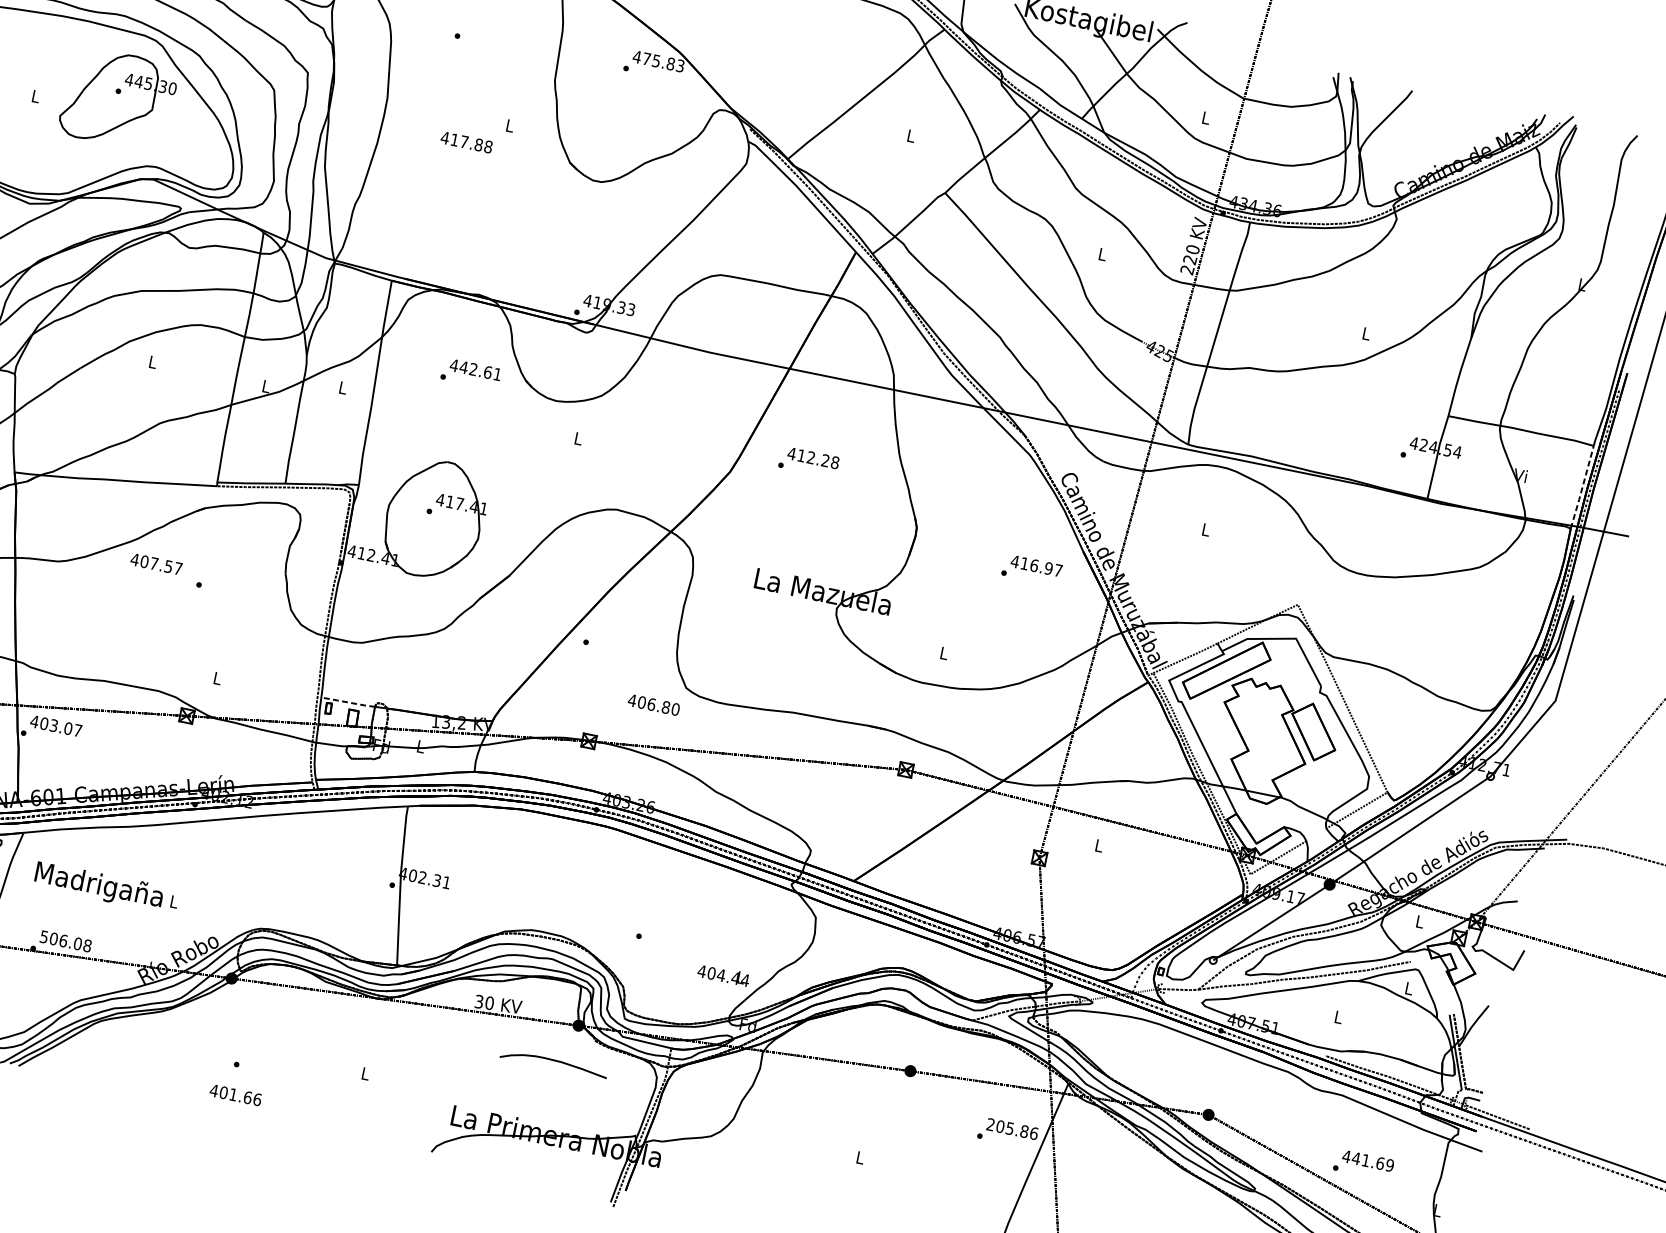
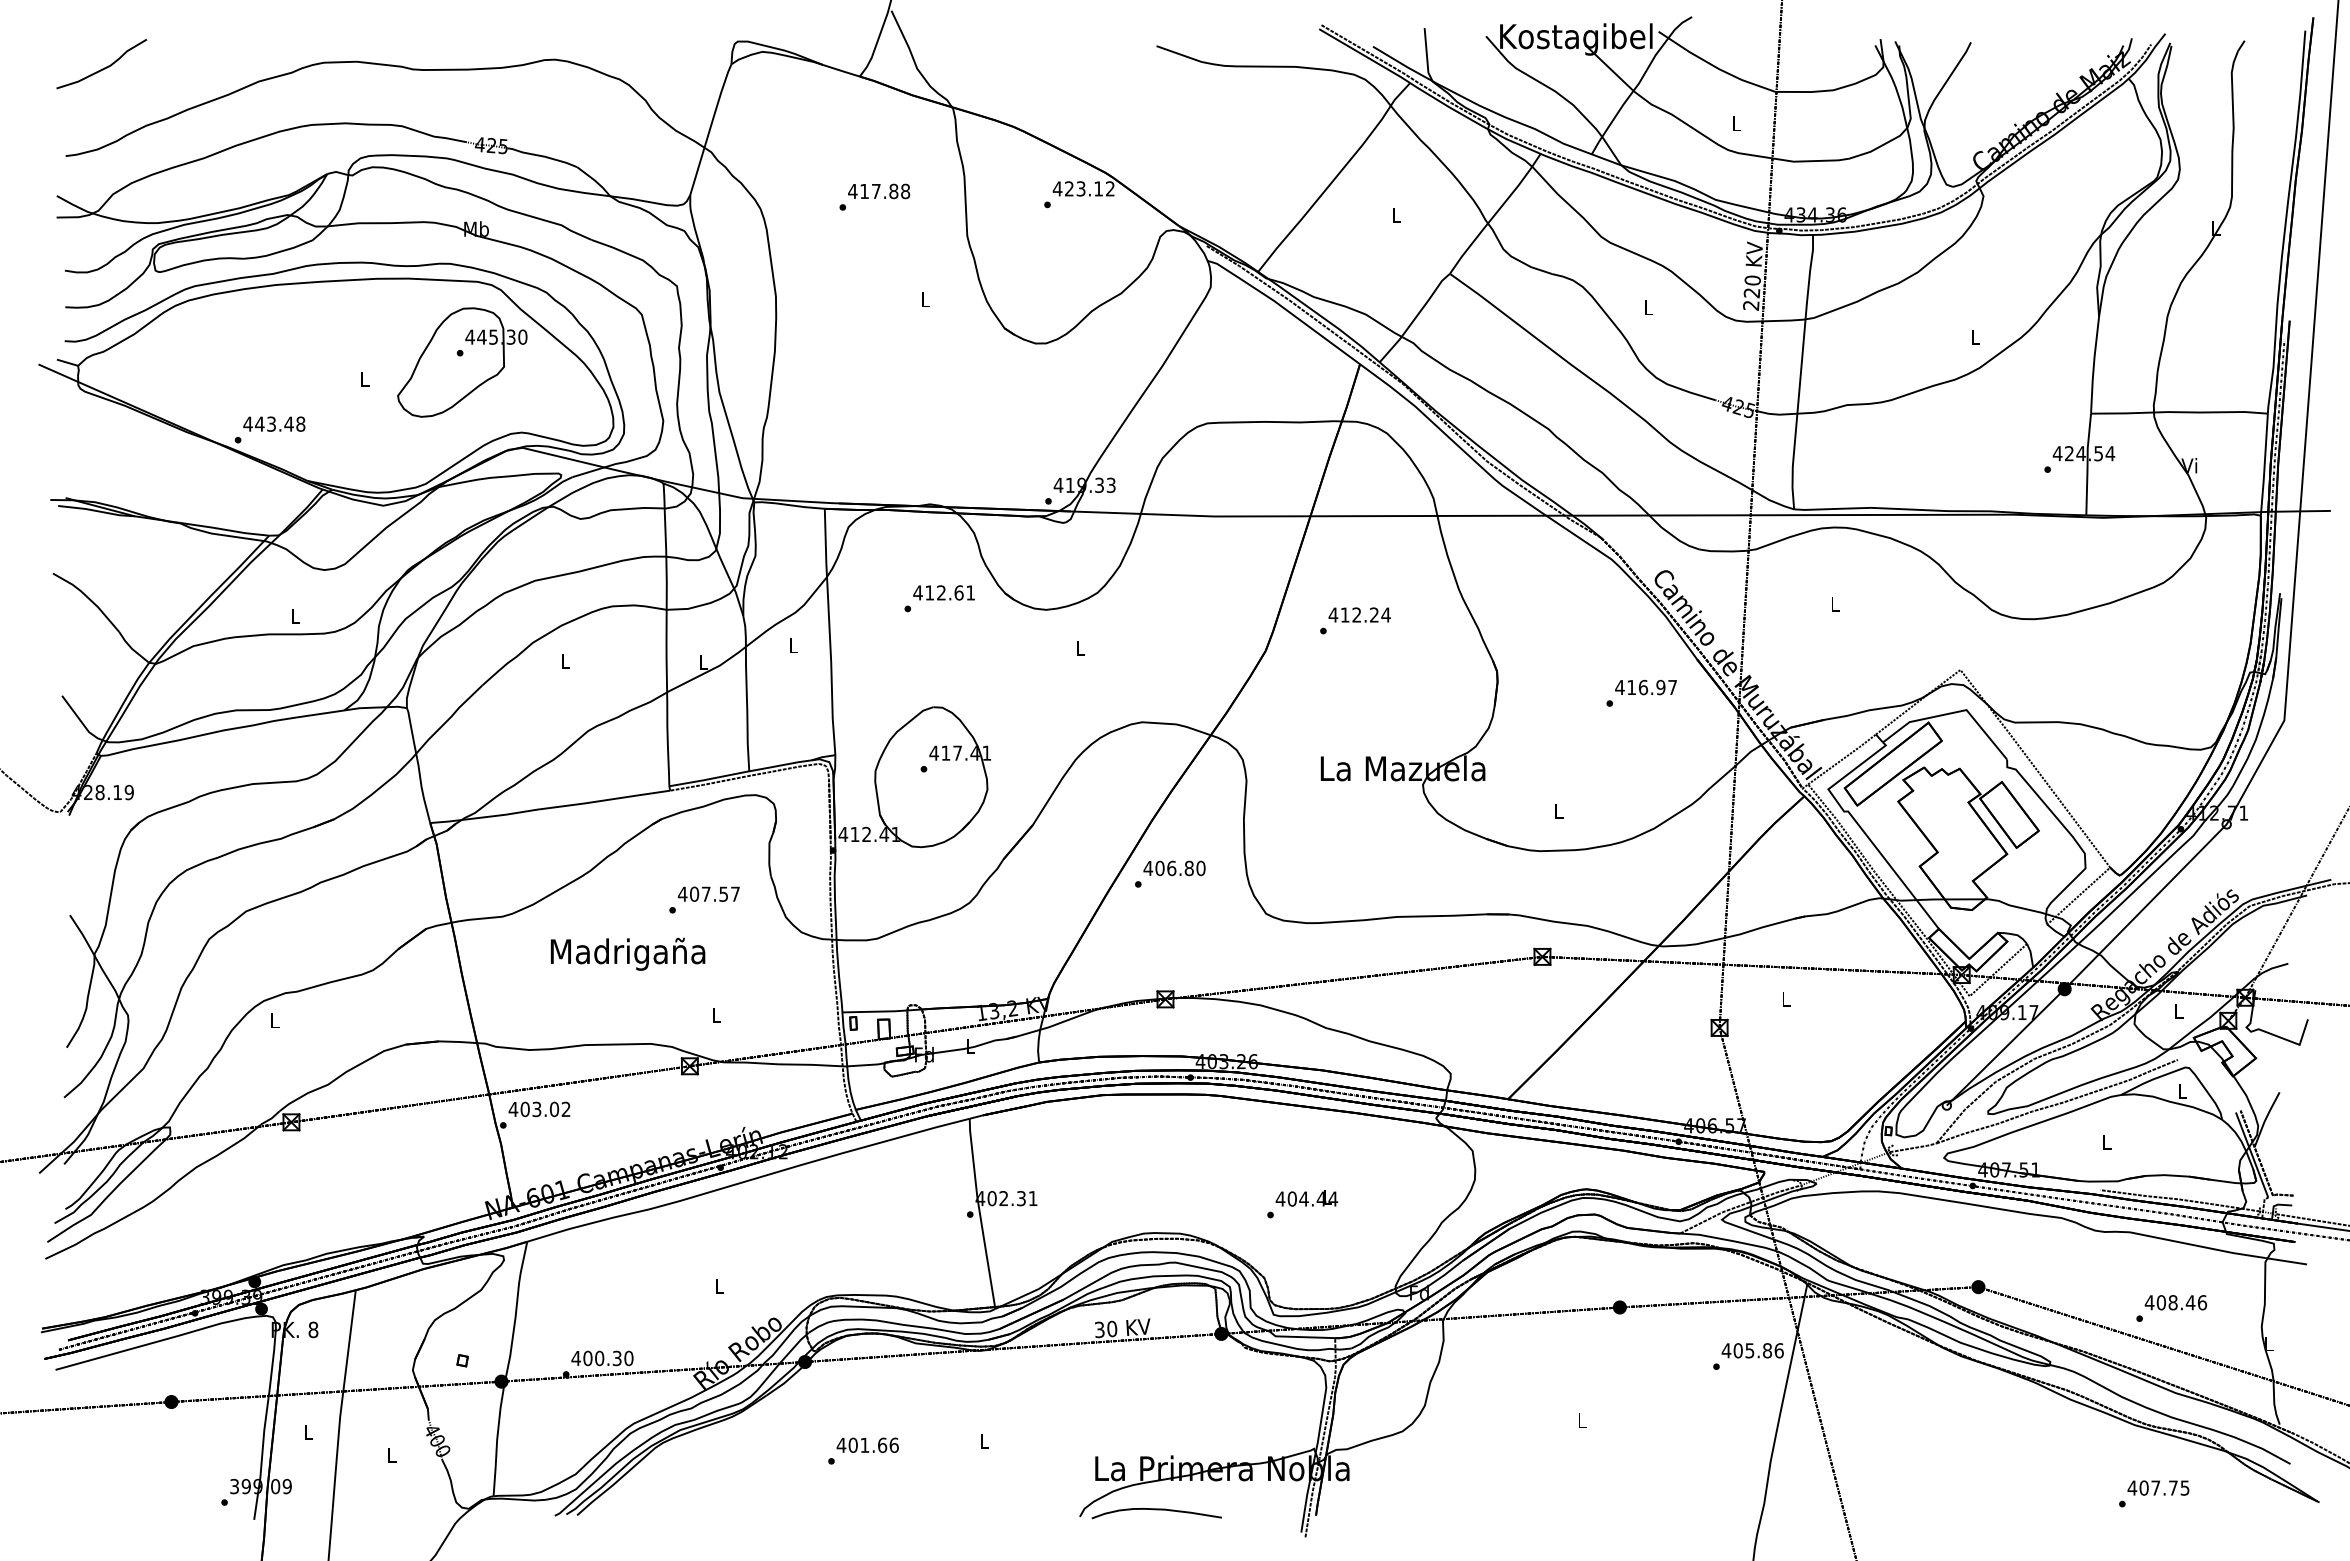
text: (663, 62) -> (1089, 188), 475.83 -> 423.12
text: (467, 142) -> (879, 191), moved
text: (463, 367) -> (929, 592), 442.61 -> 412.61
text: (834, 462) -> (1385, 614), 412.28 -> 412.24
line: (1582, 487) -> (2264, 465), dashed -> solid
text: (156, 563) -> (708, 893), moved
line: (348, 702) -> (875, 1011), dashed -> solid
text: (653, 705) -> (1174, 868), moved
text: (77, 729) -> (565, 1108), 403.07 -> 403.02
text: (99, 885) -> (628, 953), moved
text: (65, 941) -> (602, 1358), 506.08 -> 400.30
text: (723, 975) -> (1306, 1198), moved
curve: (554, 1061) -> (1156, 1510), moved
text: (235, 1094) -> (867, 1444), moved
text: (990, 1124) -> (1726, 1350), 205.86 -> 405.86
text: (1372, 1161) -> (2181, 1302), 441.69 -> 408.46

